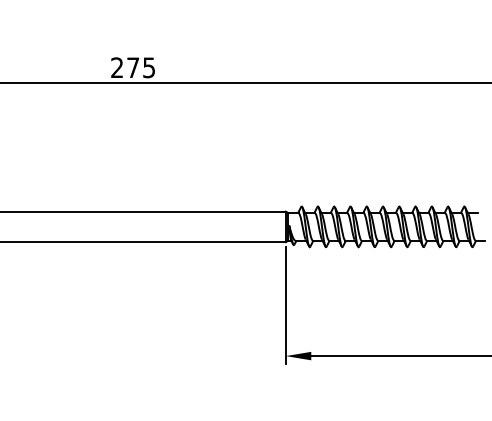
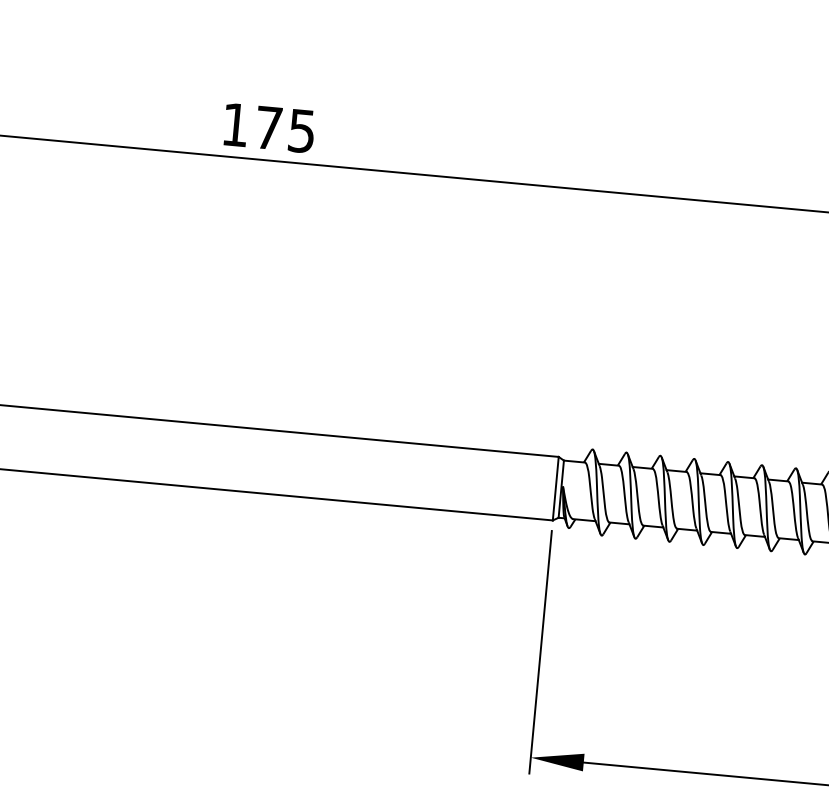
text: (116, 67) -> (234, 124), 275 -> 175

